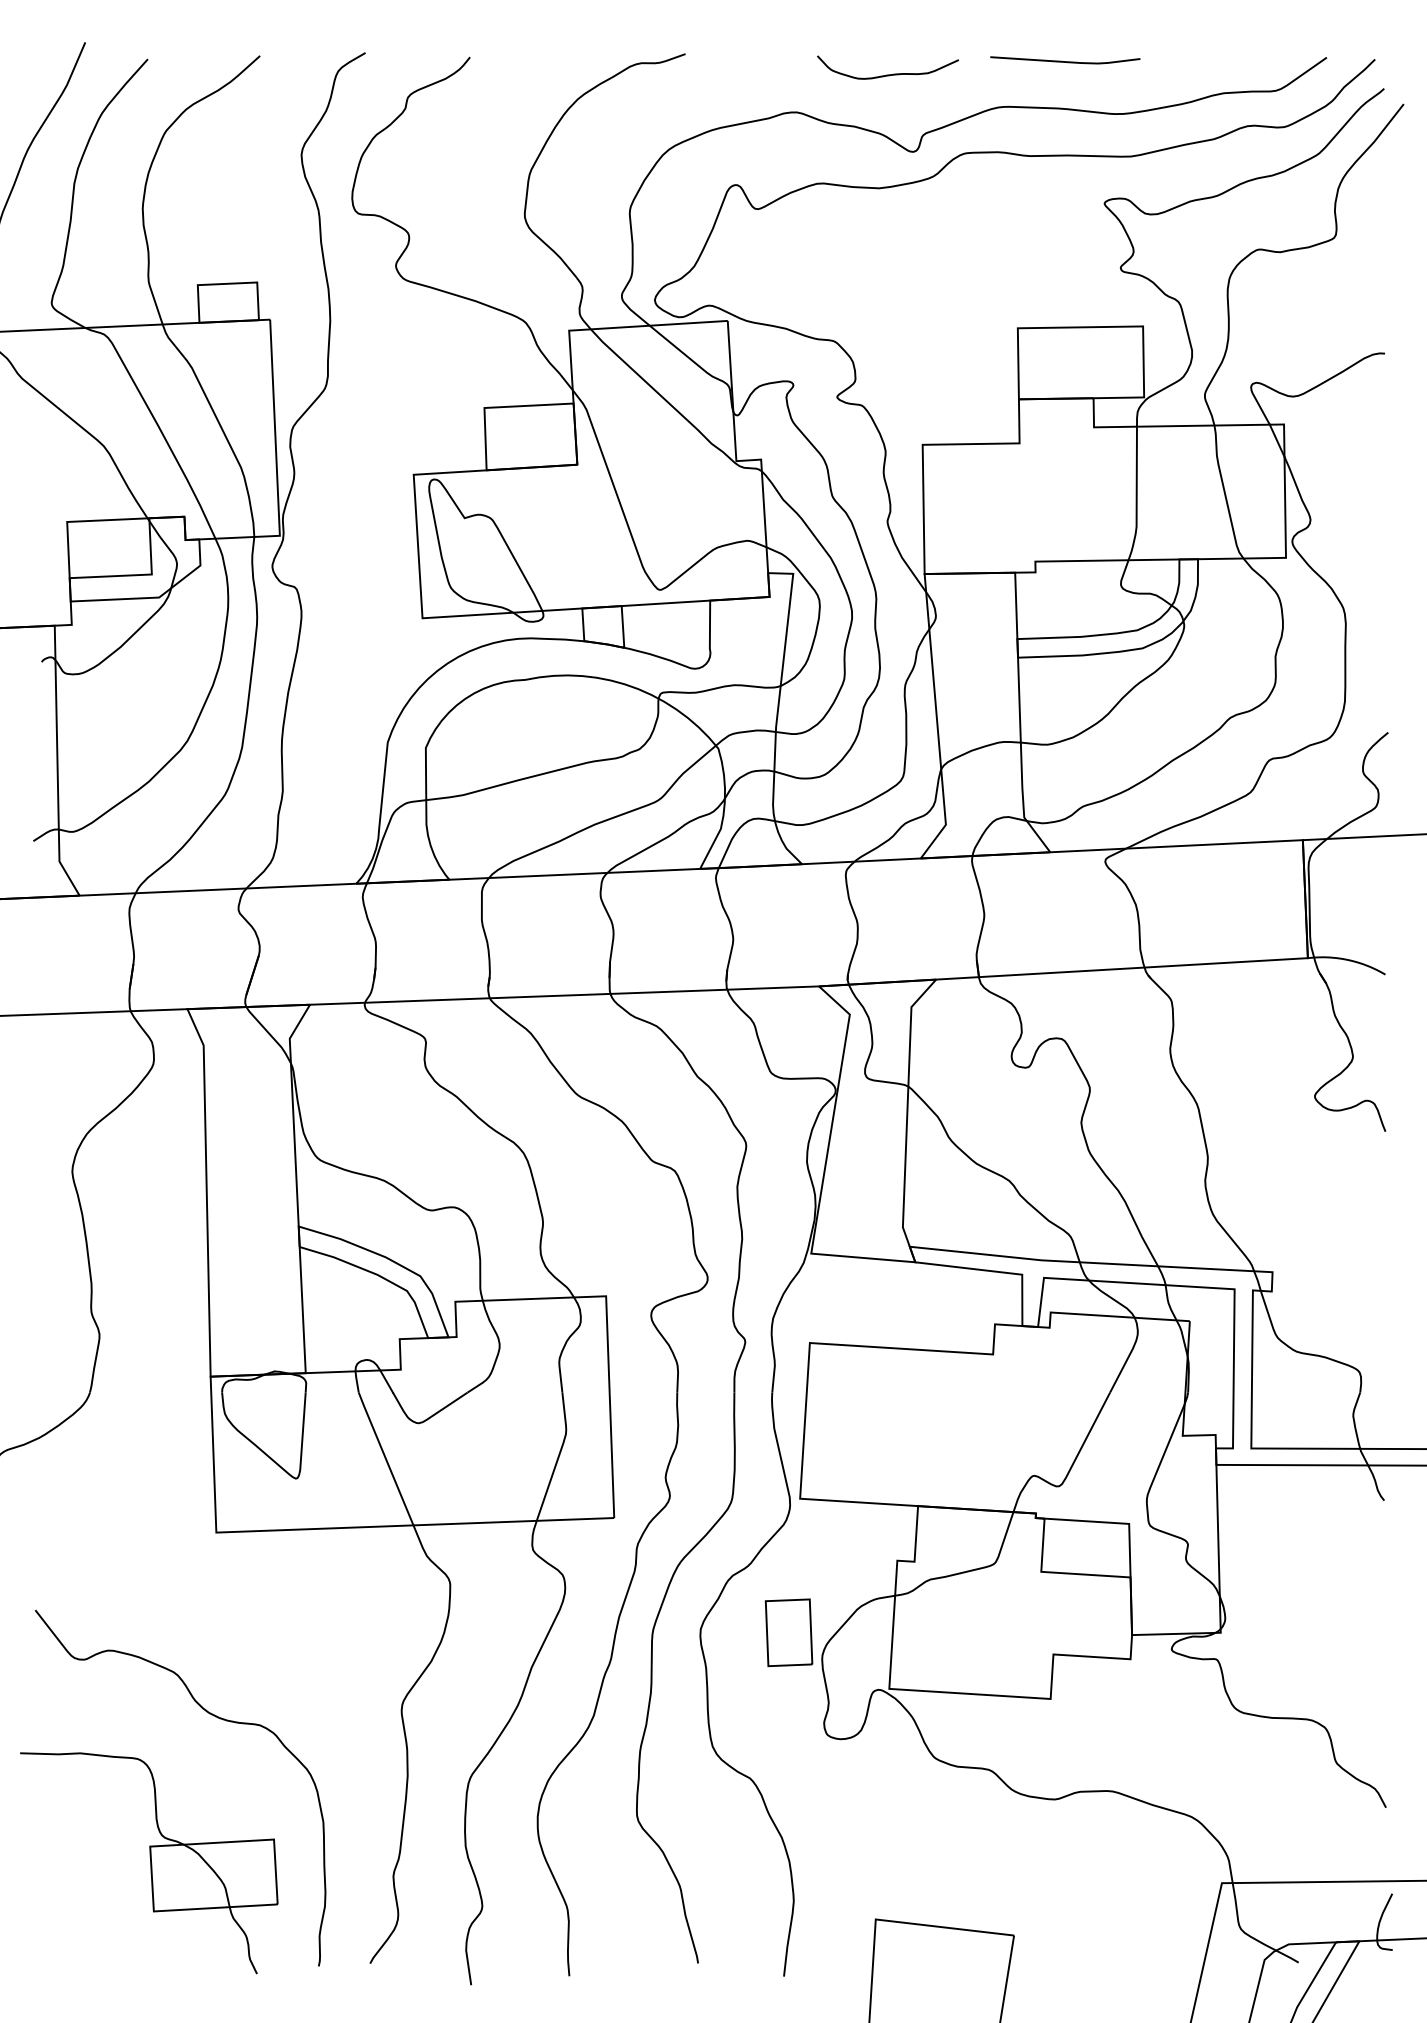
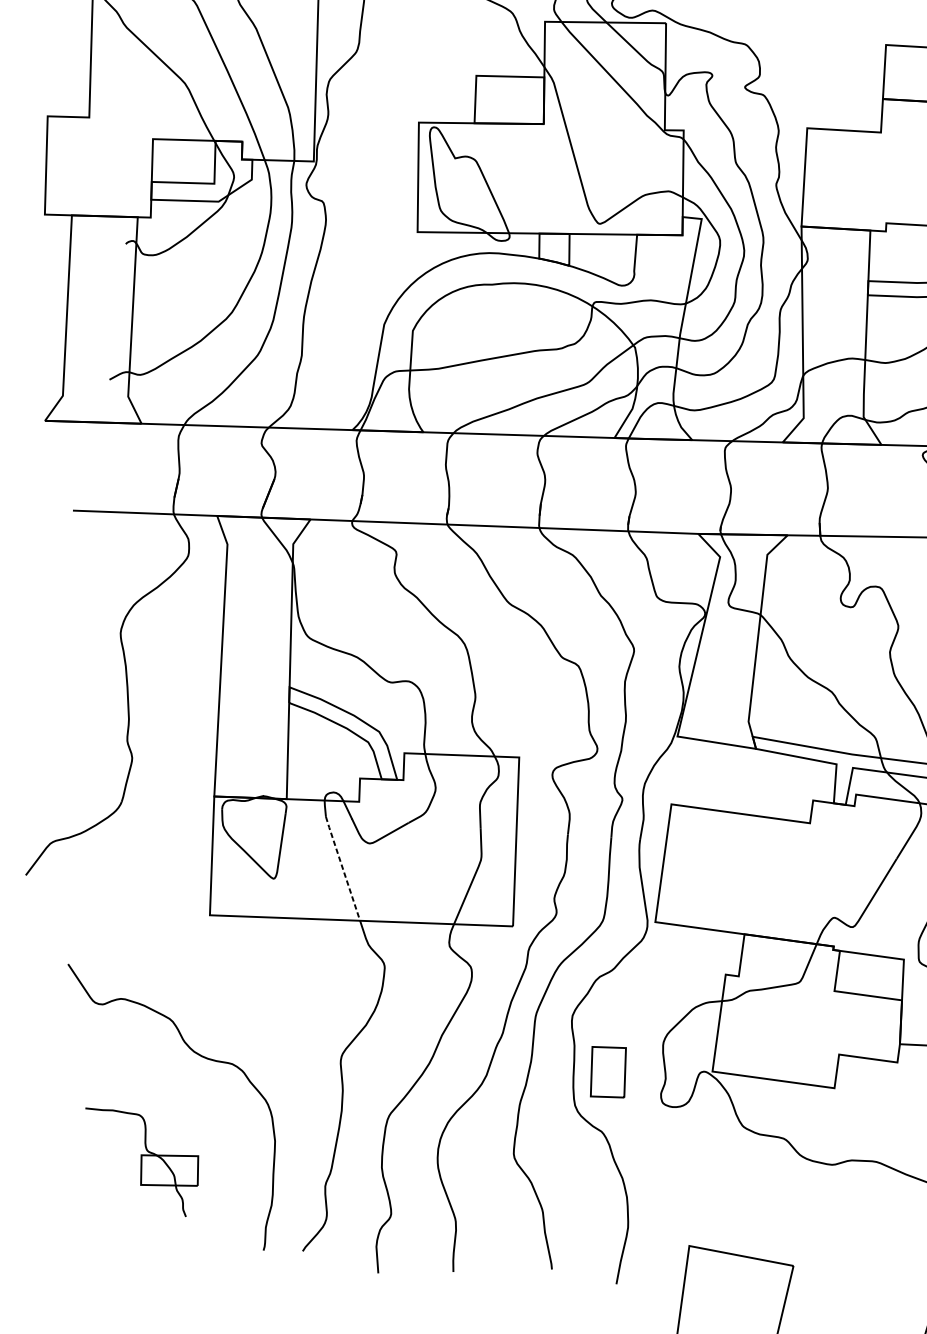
line: (385, 1458) -> (342, 868), solid -> dashed
part: (788, 1632) -> (607, 1071), moved
part: (149, 1863) -> (140, 1162), size x0.6

